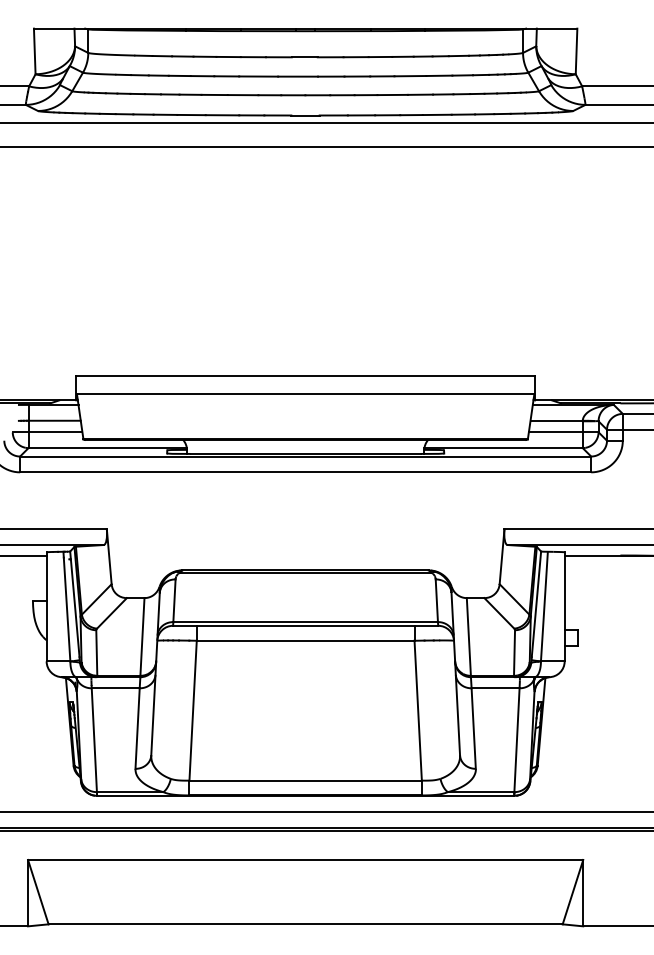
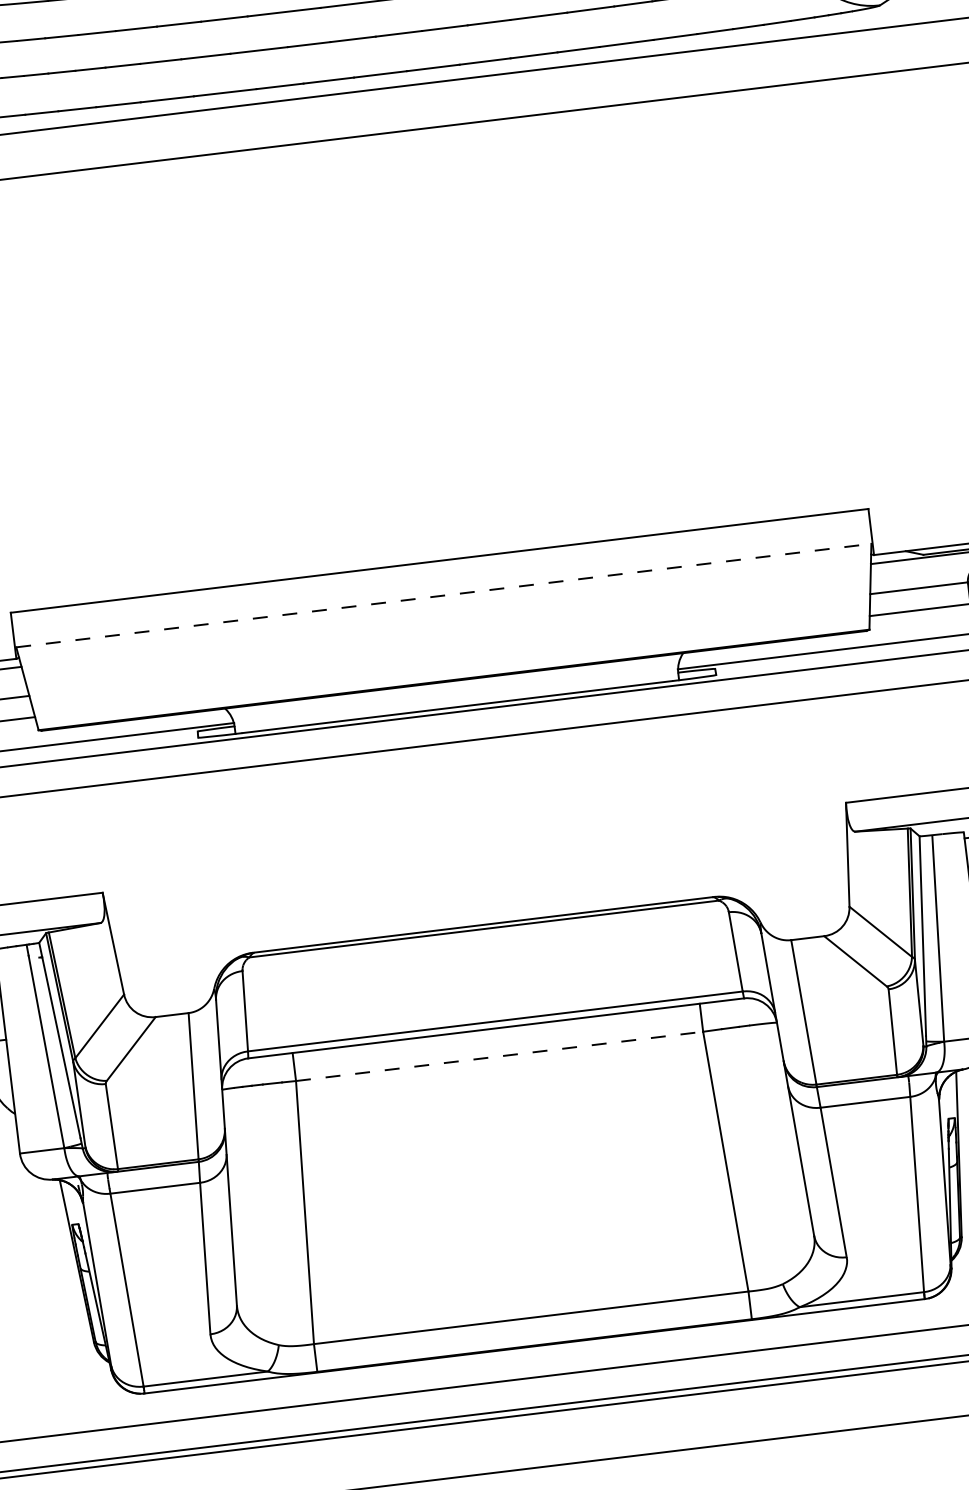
line: (305, 394) -> (443, 595), solid -> dashed
line: (305, 640) -> (499, 1055), solid -> dashed

